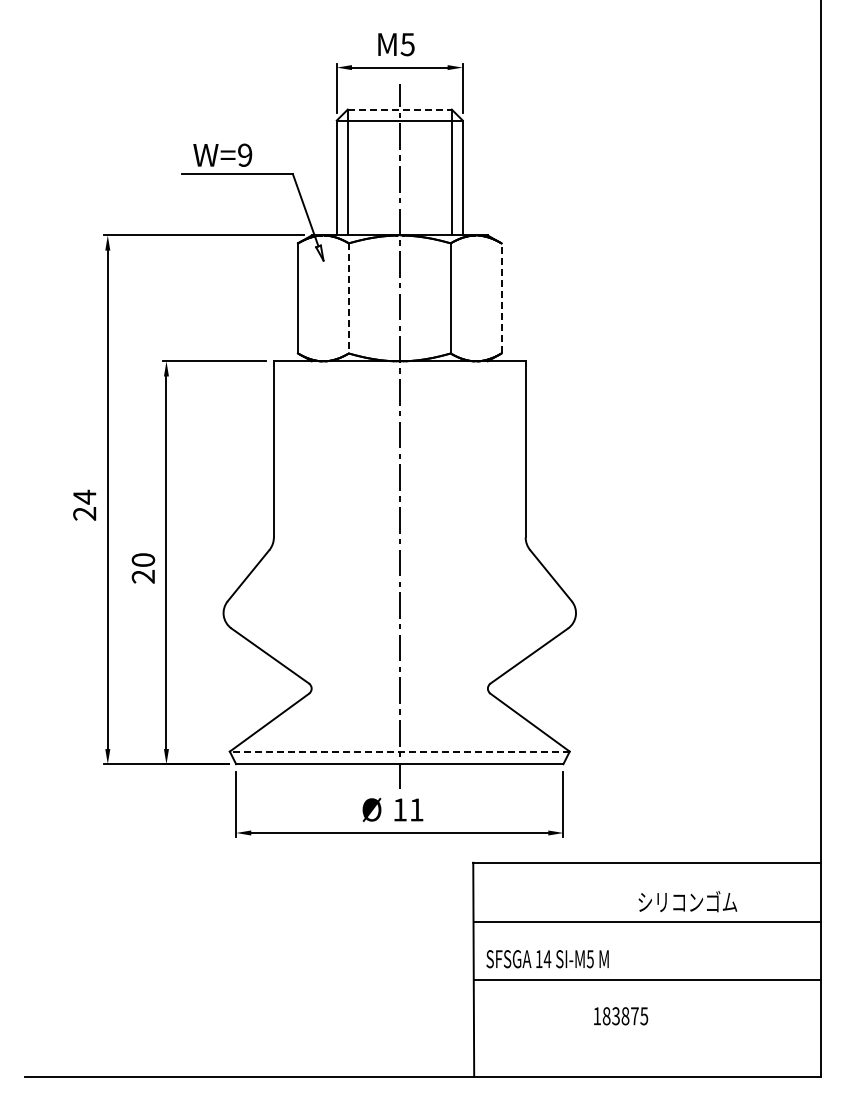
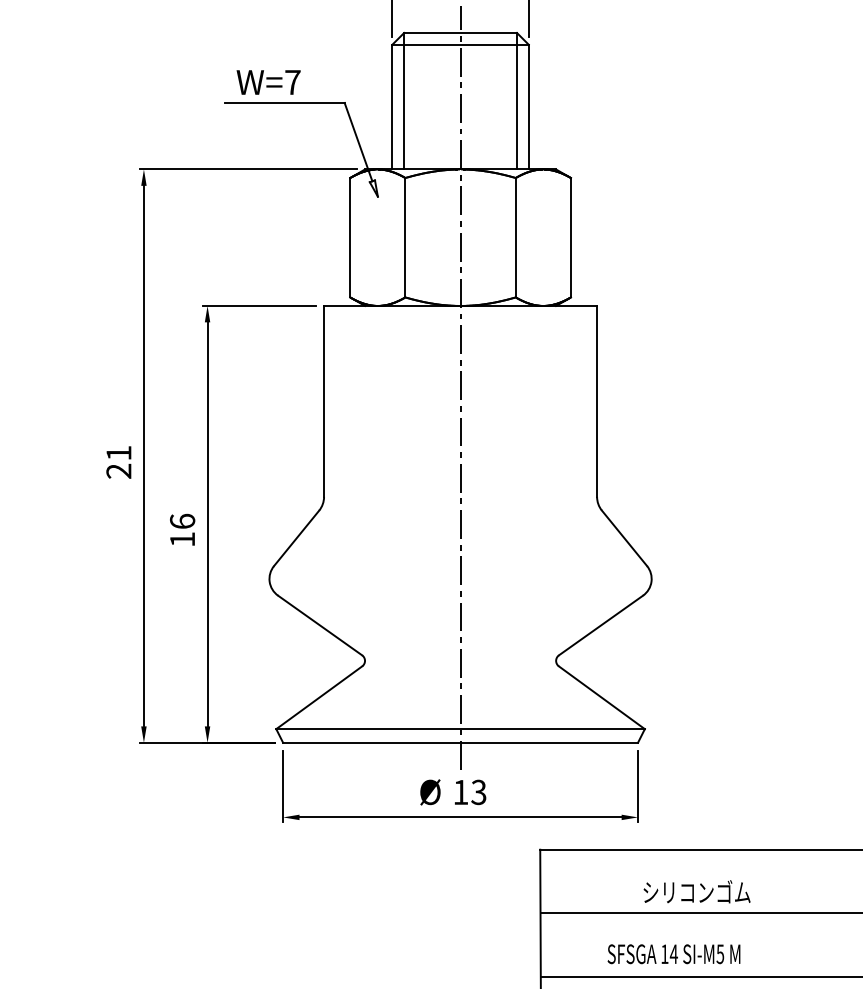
line: (400, 109) -> (461, 32), dashed -> solid
text: (245, 154) -> (293, 81), W=9 -> W=7
line: (501, 297) -> (570, 236), dashed -> solid
line: (348, 298) -> (404, 237), dashed -> solid
text: (84, 496) -> (118, 452), 24 -> 21
text: (143, 568) -> (182, 530), 20 -> 16
line: (399, 751) -> (460, 729), dashed -> solid
text: (416, 809) -> (478, 791), 11 -> 13
text: (687, 901) -> (696, 891), moved
text: (547, 959) -> (673, 954), moved

